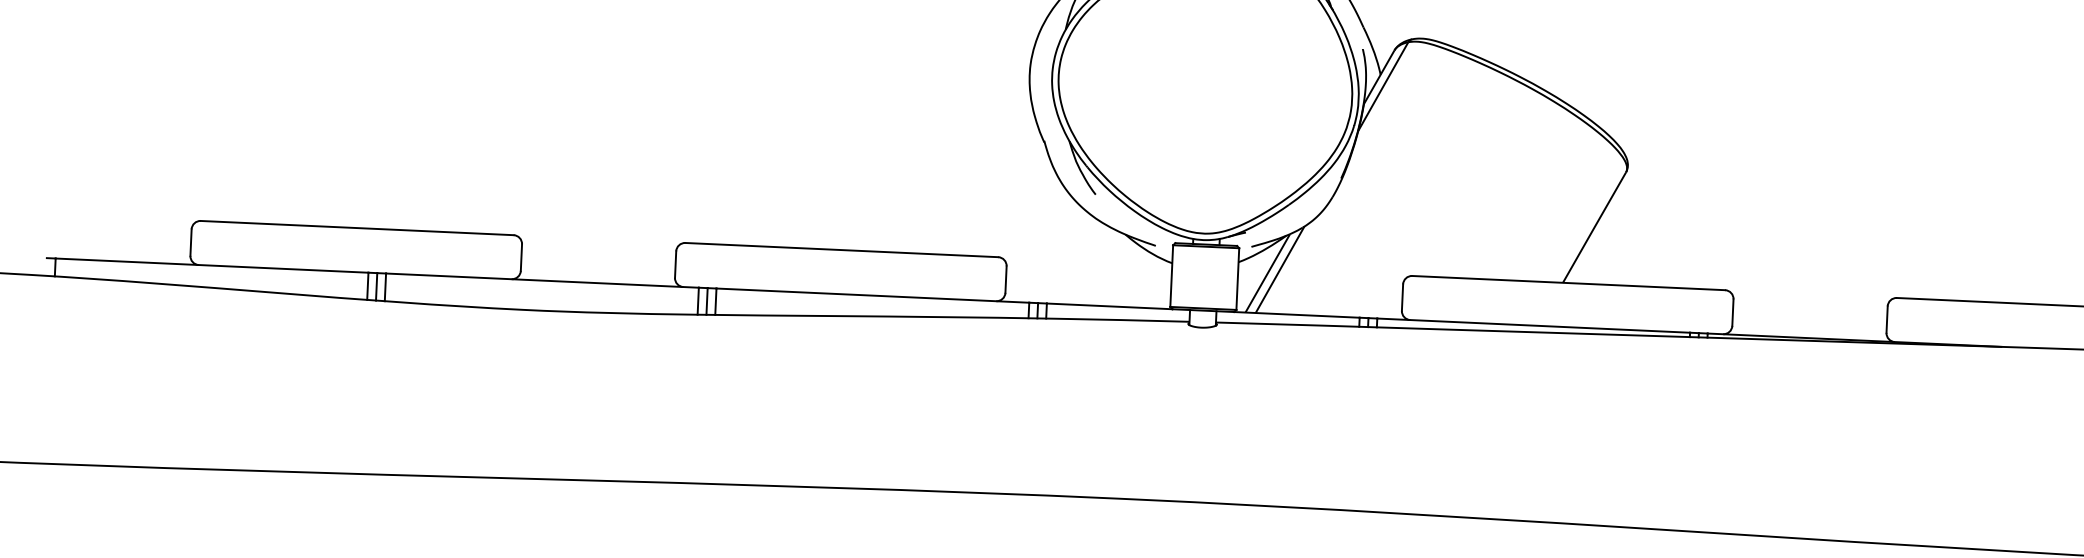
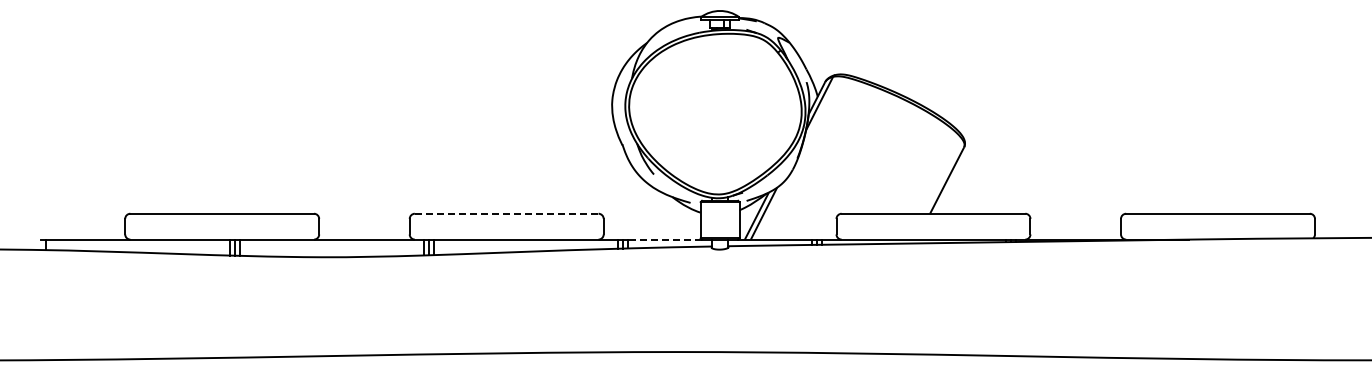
line: (841, 249) -> (506, 213), solid -> dashed
line: (1110, 306) -> (665, 239), solid -> dashed

